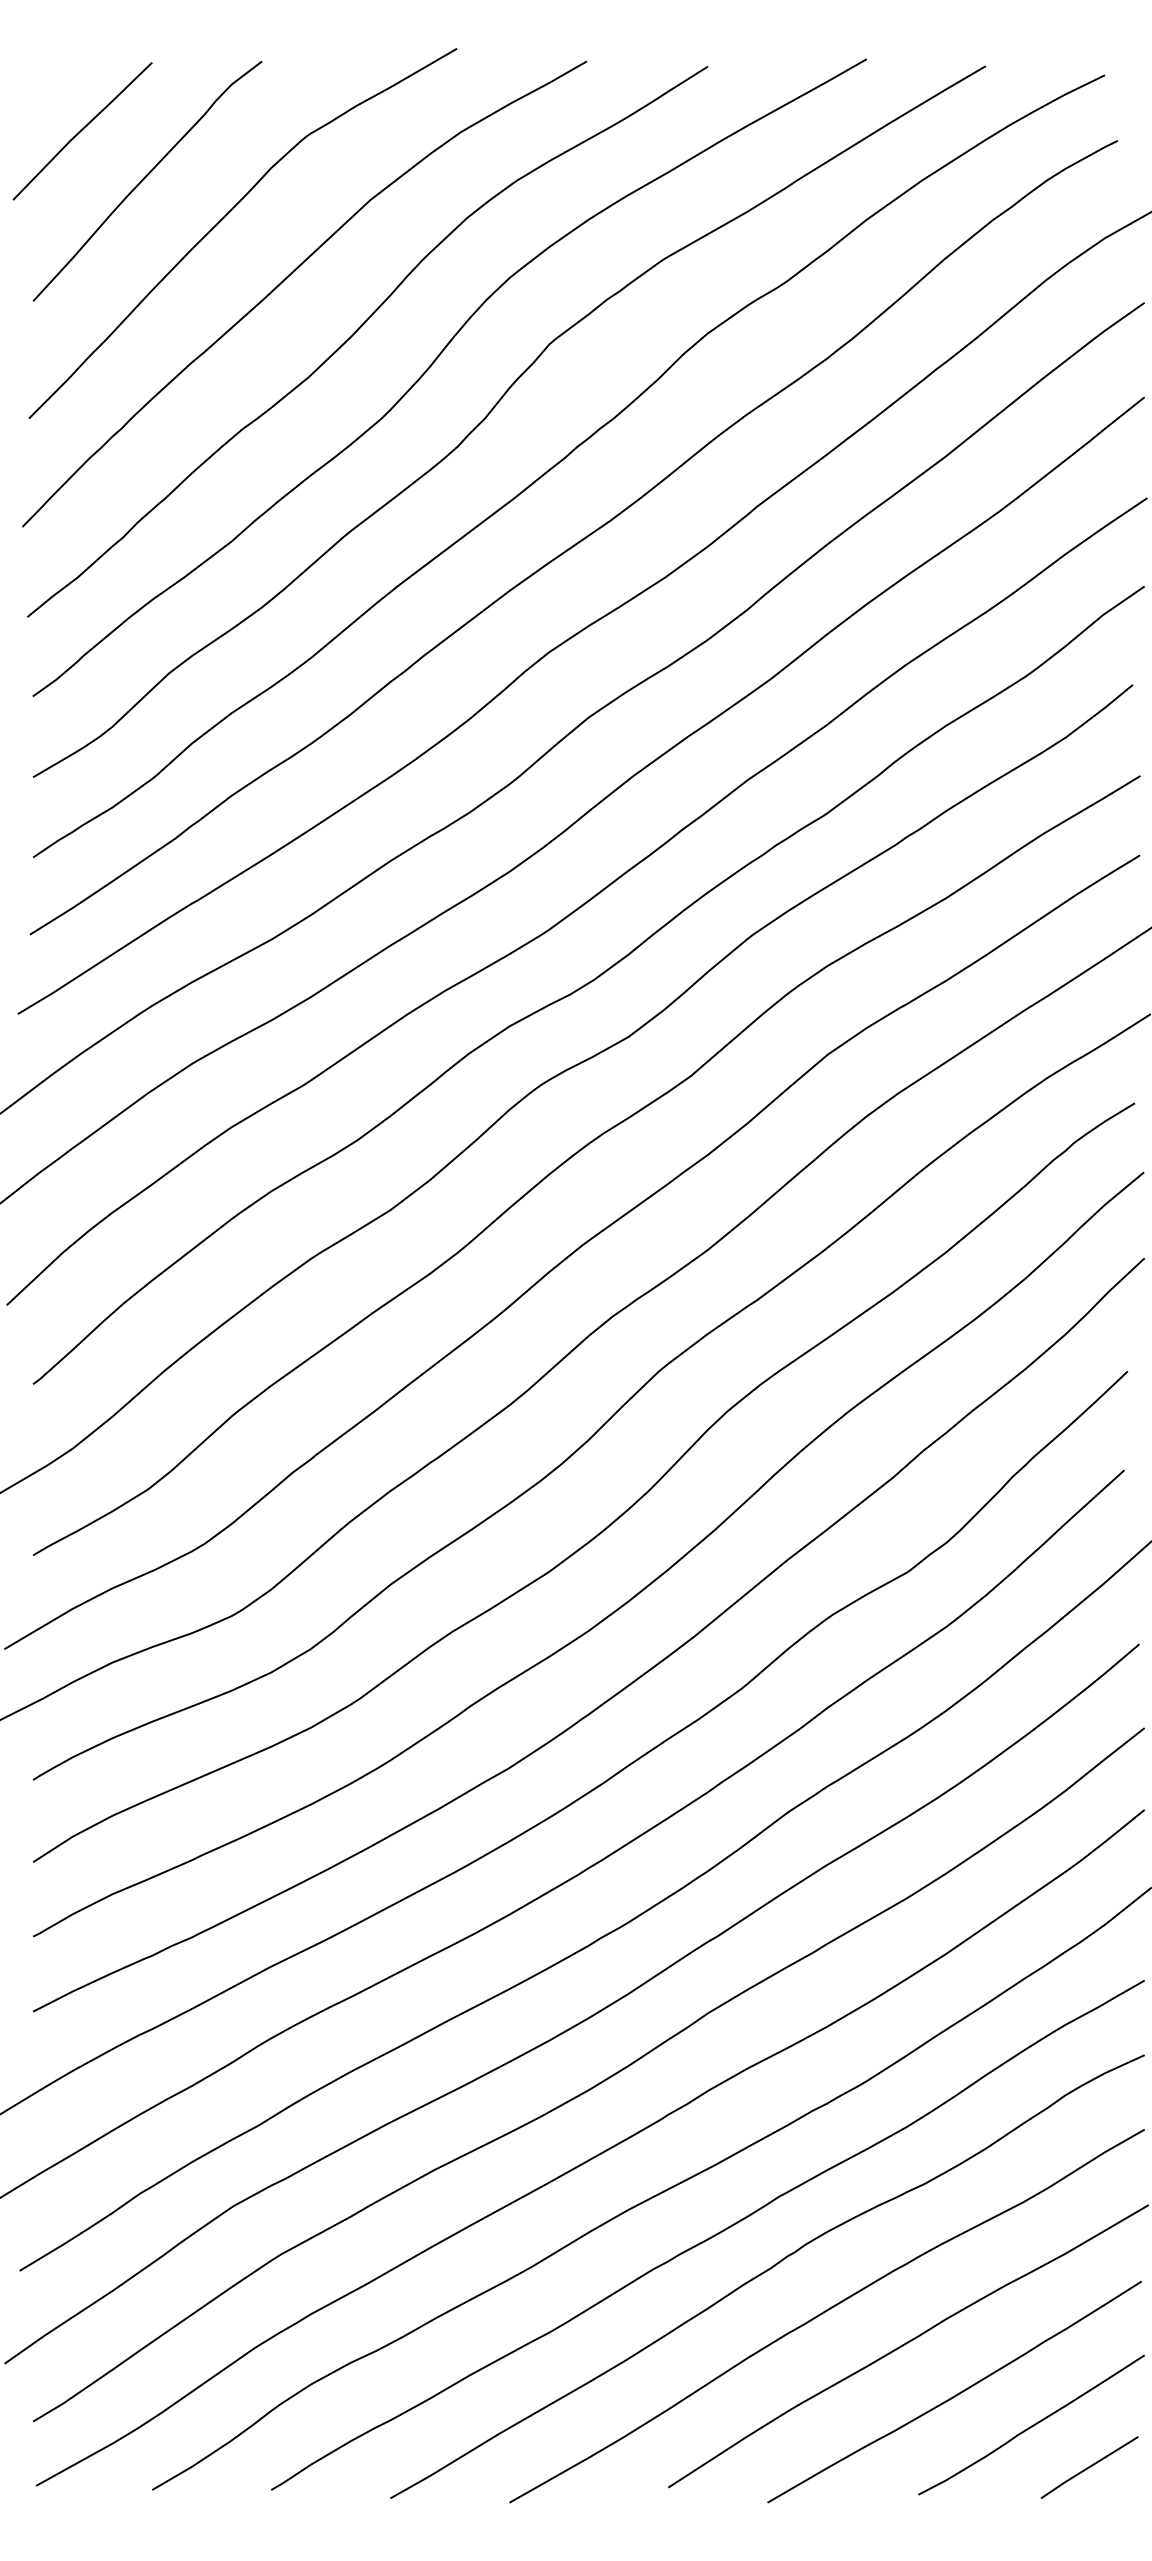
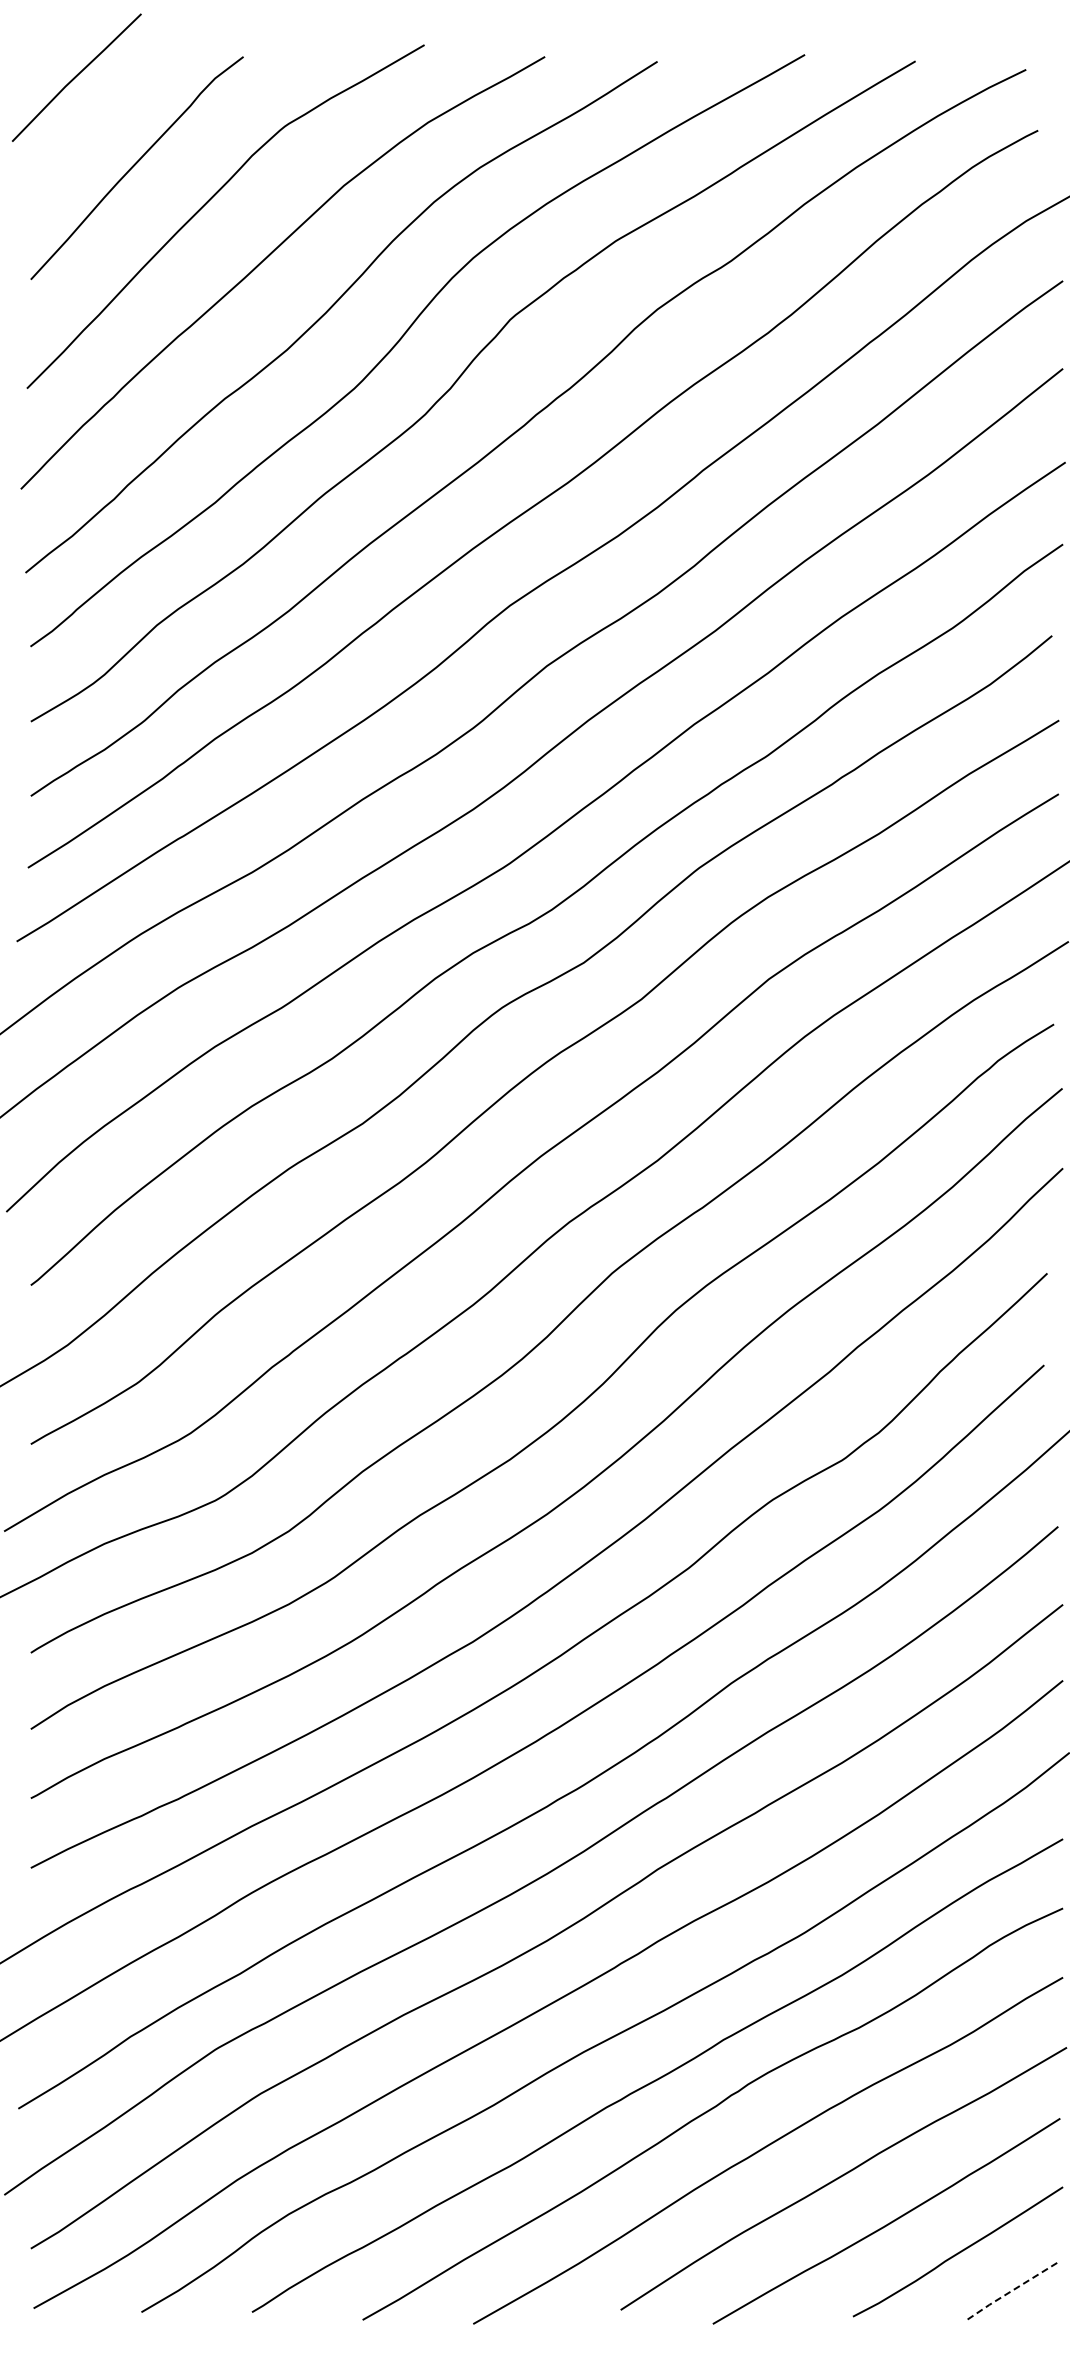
line: (82, 131) -> (76, 77), moved
line: (1088, 2467) -> (1010, 2291), solid -> dashed

